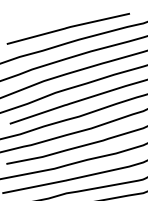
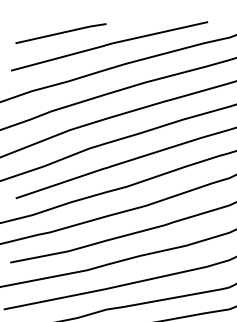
line: (37, 20) -> (60, 32), added

